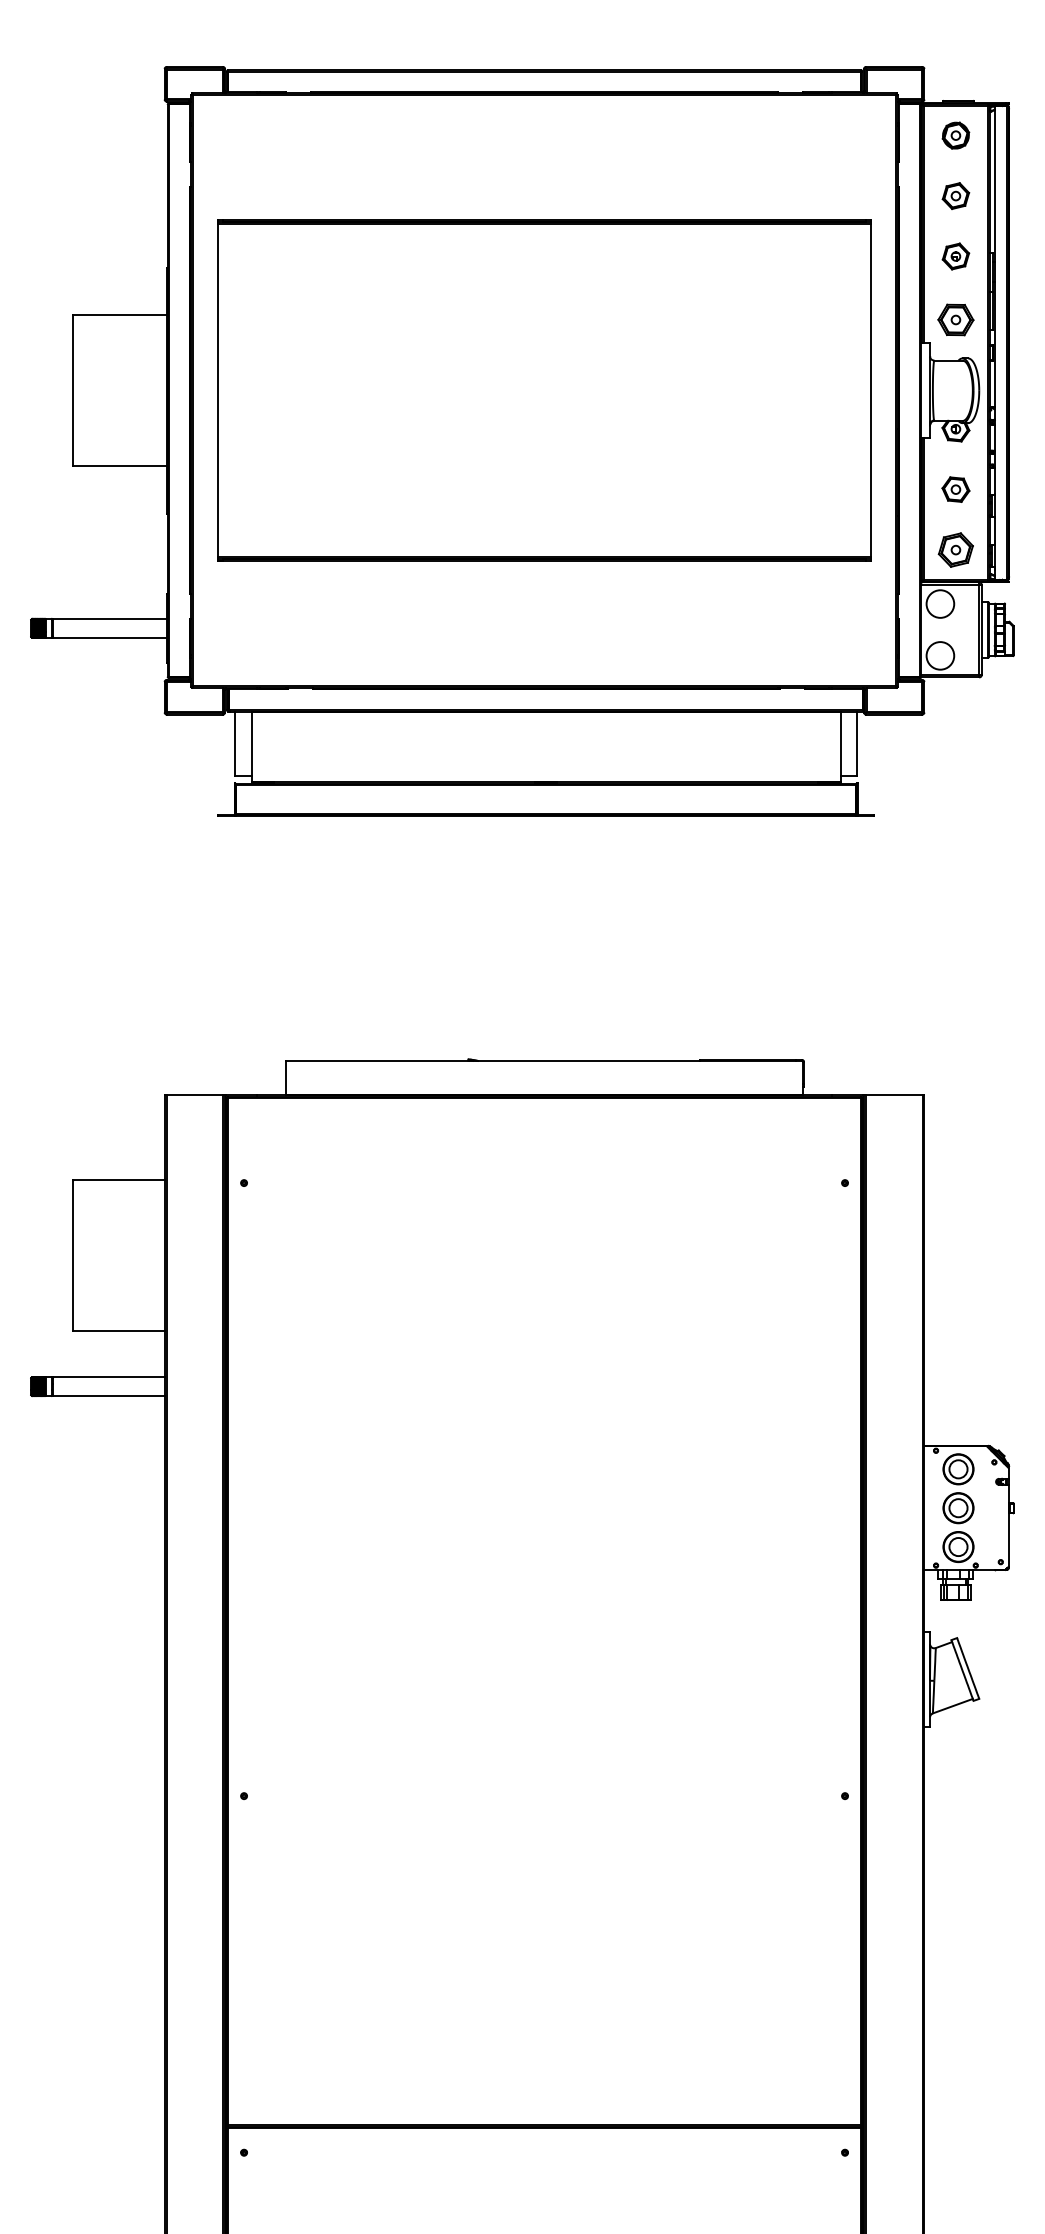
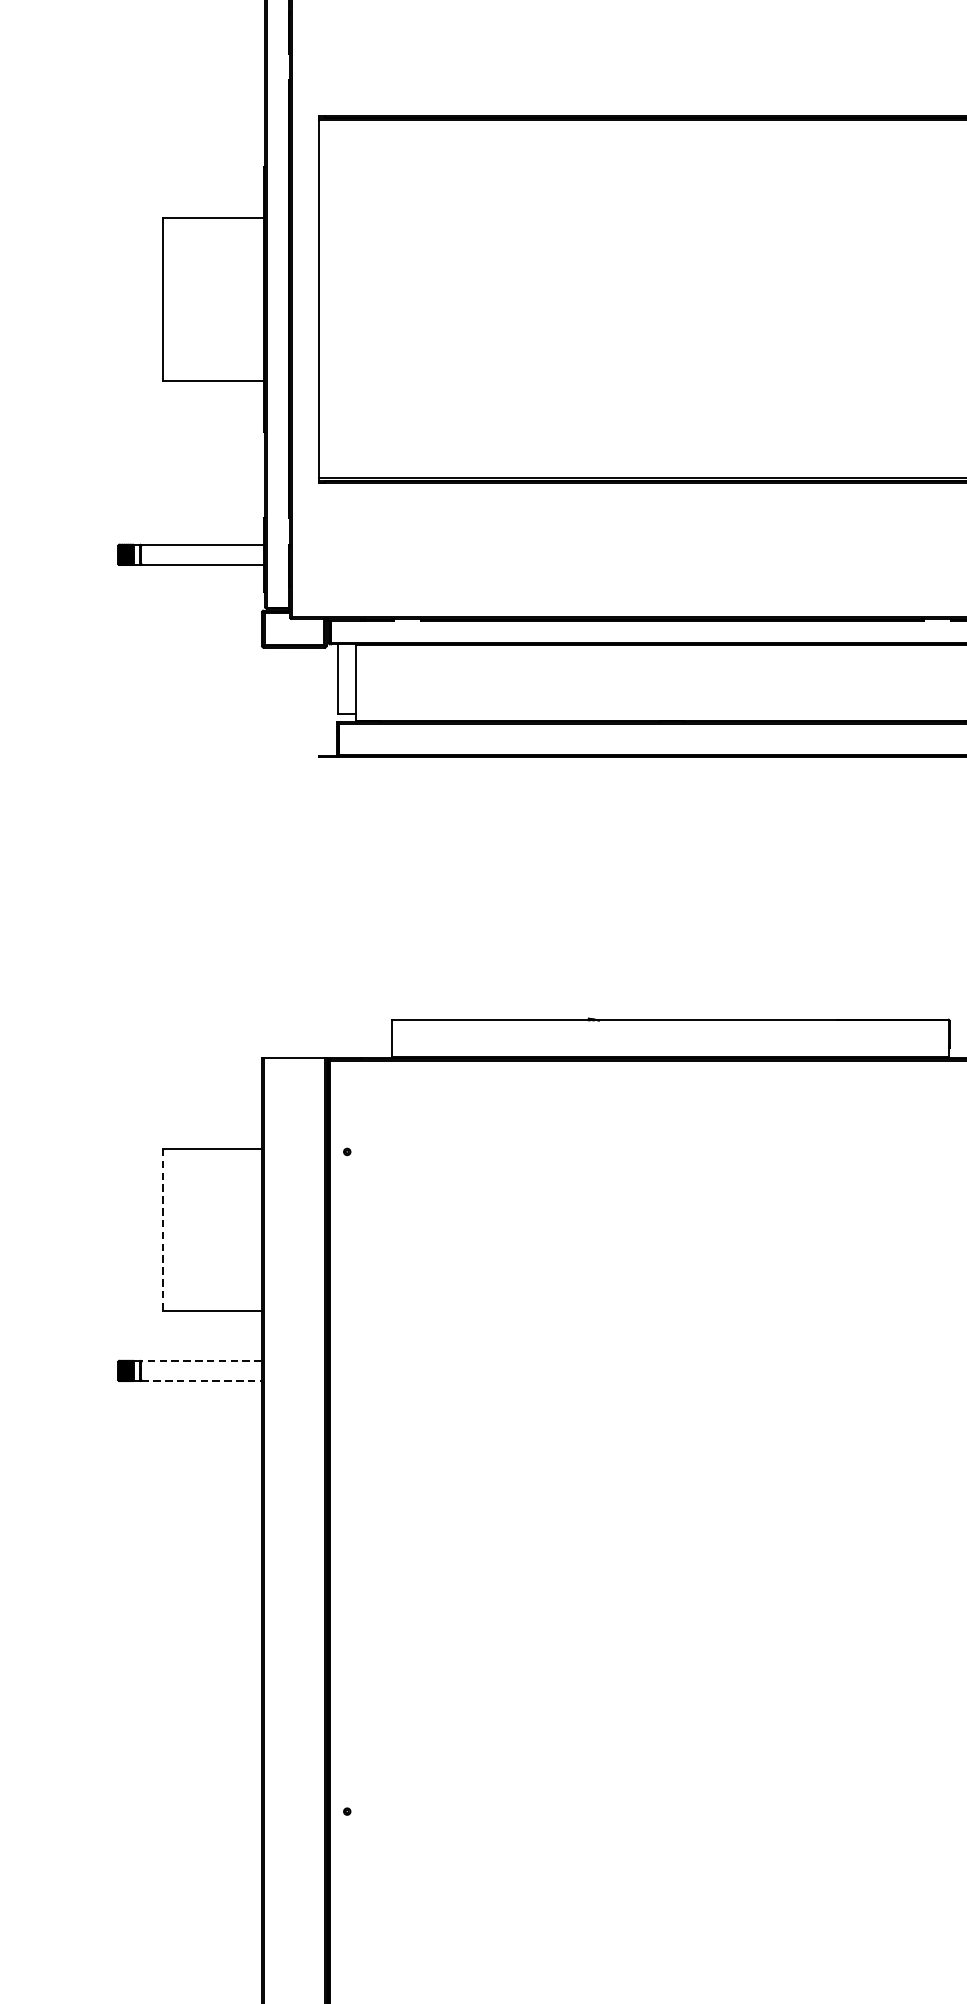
line: (73, 1255) -> (163, 1229), solid -> dashed
line: (108, 1377) -> (201, 1361), solid -> dashed
line: (108, 1396) -> (201, 1381), solid -> dashed

